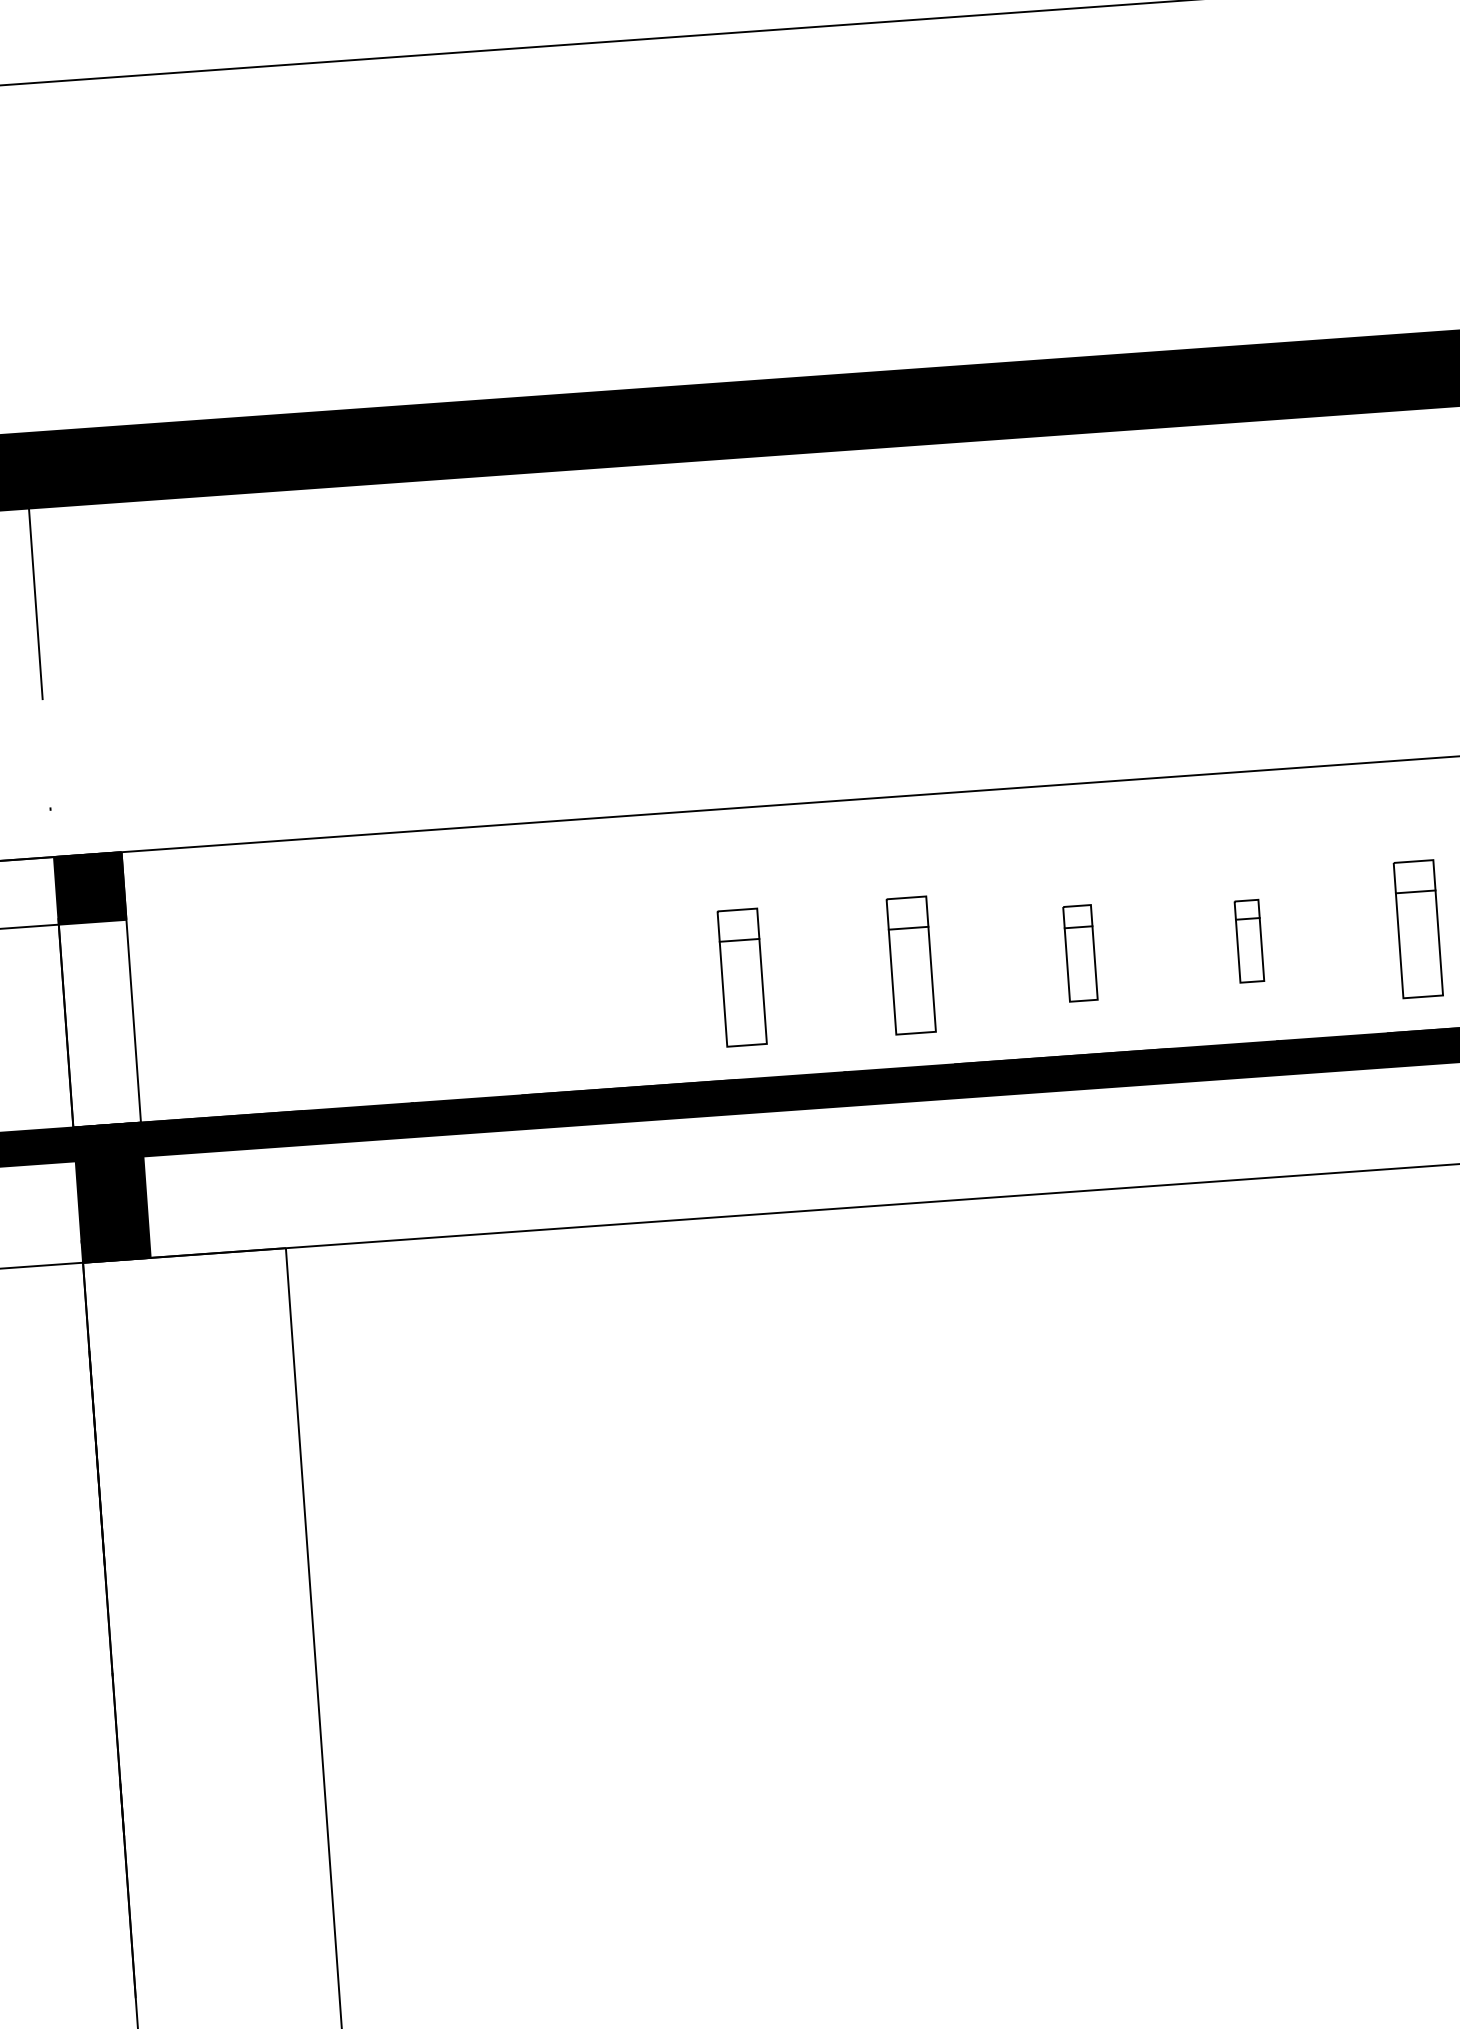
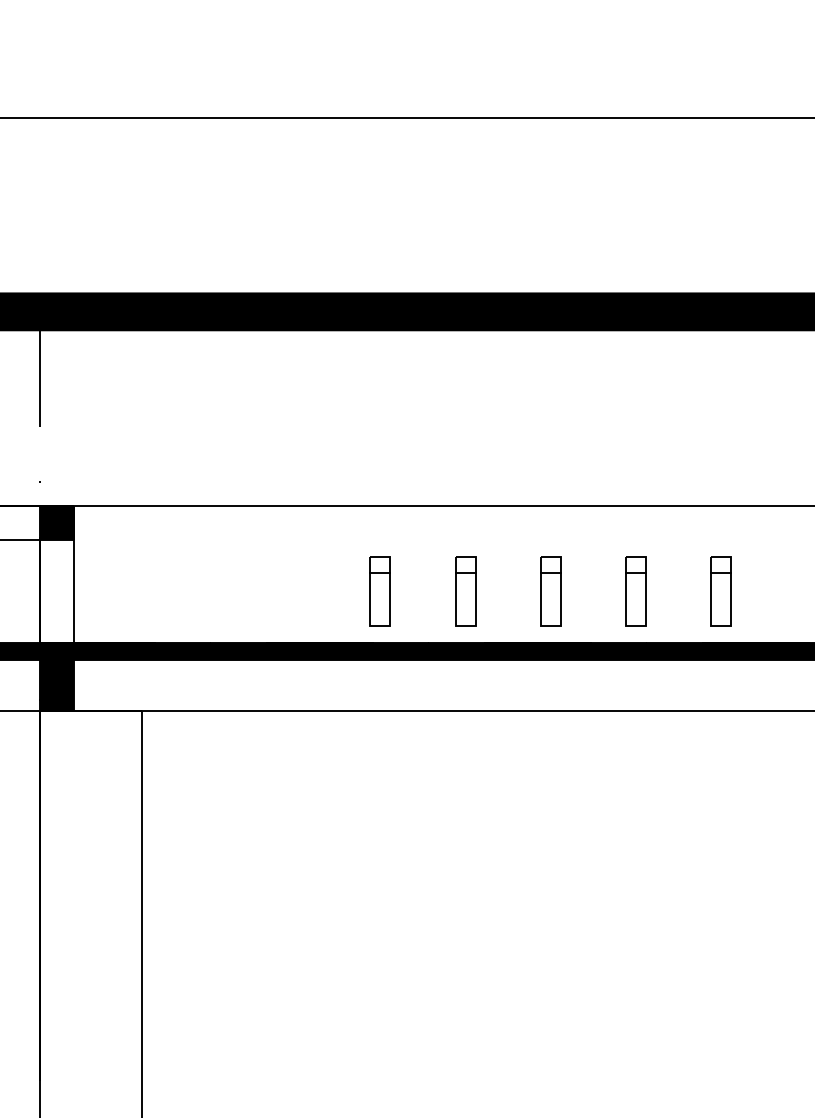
part: (1248, 941) -> (635, 591), size x1.67
part: (1079, 953) -> (550, 591), size x1.43

